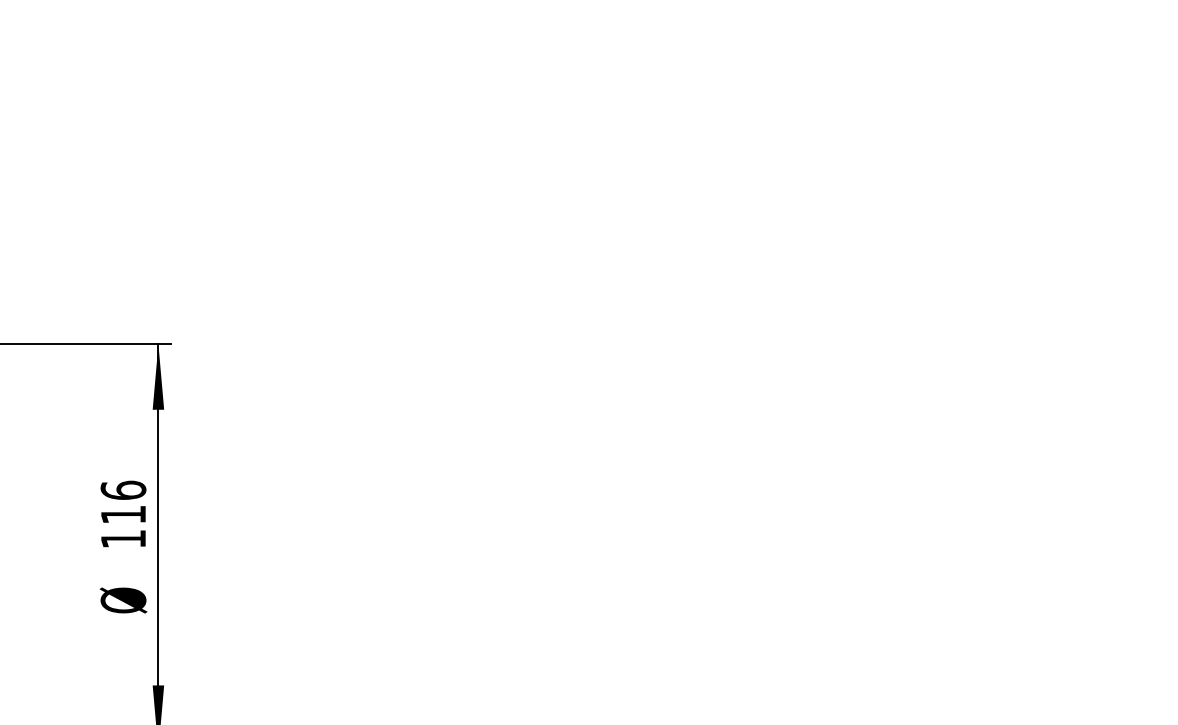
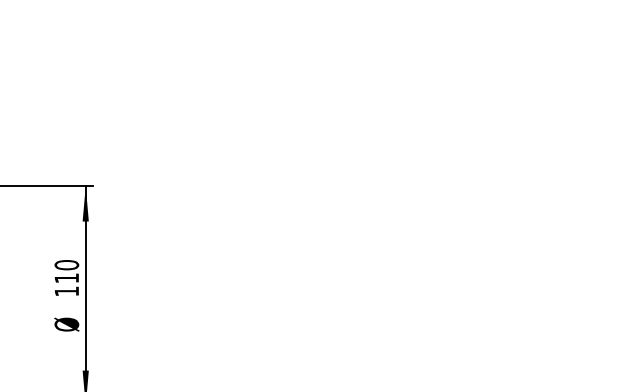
text: (122, 491) -> (66, 265), 116 -> 110

